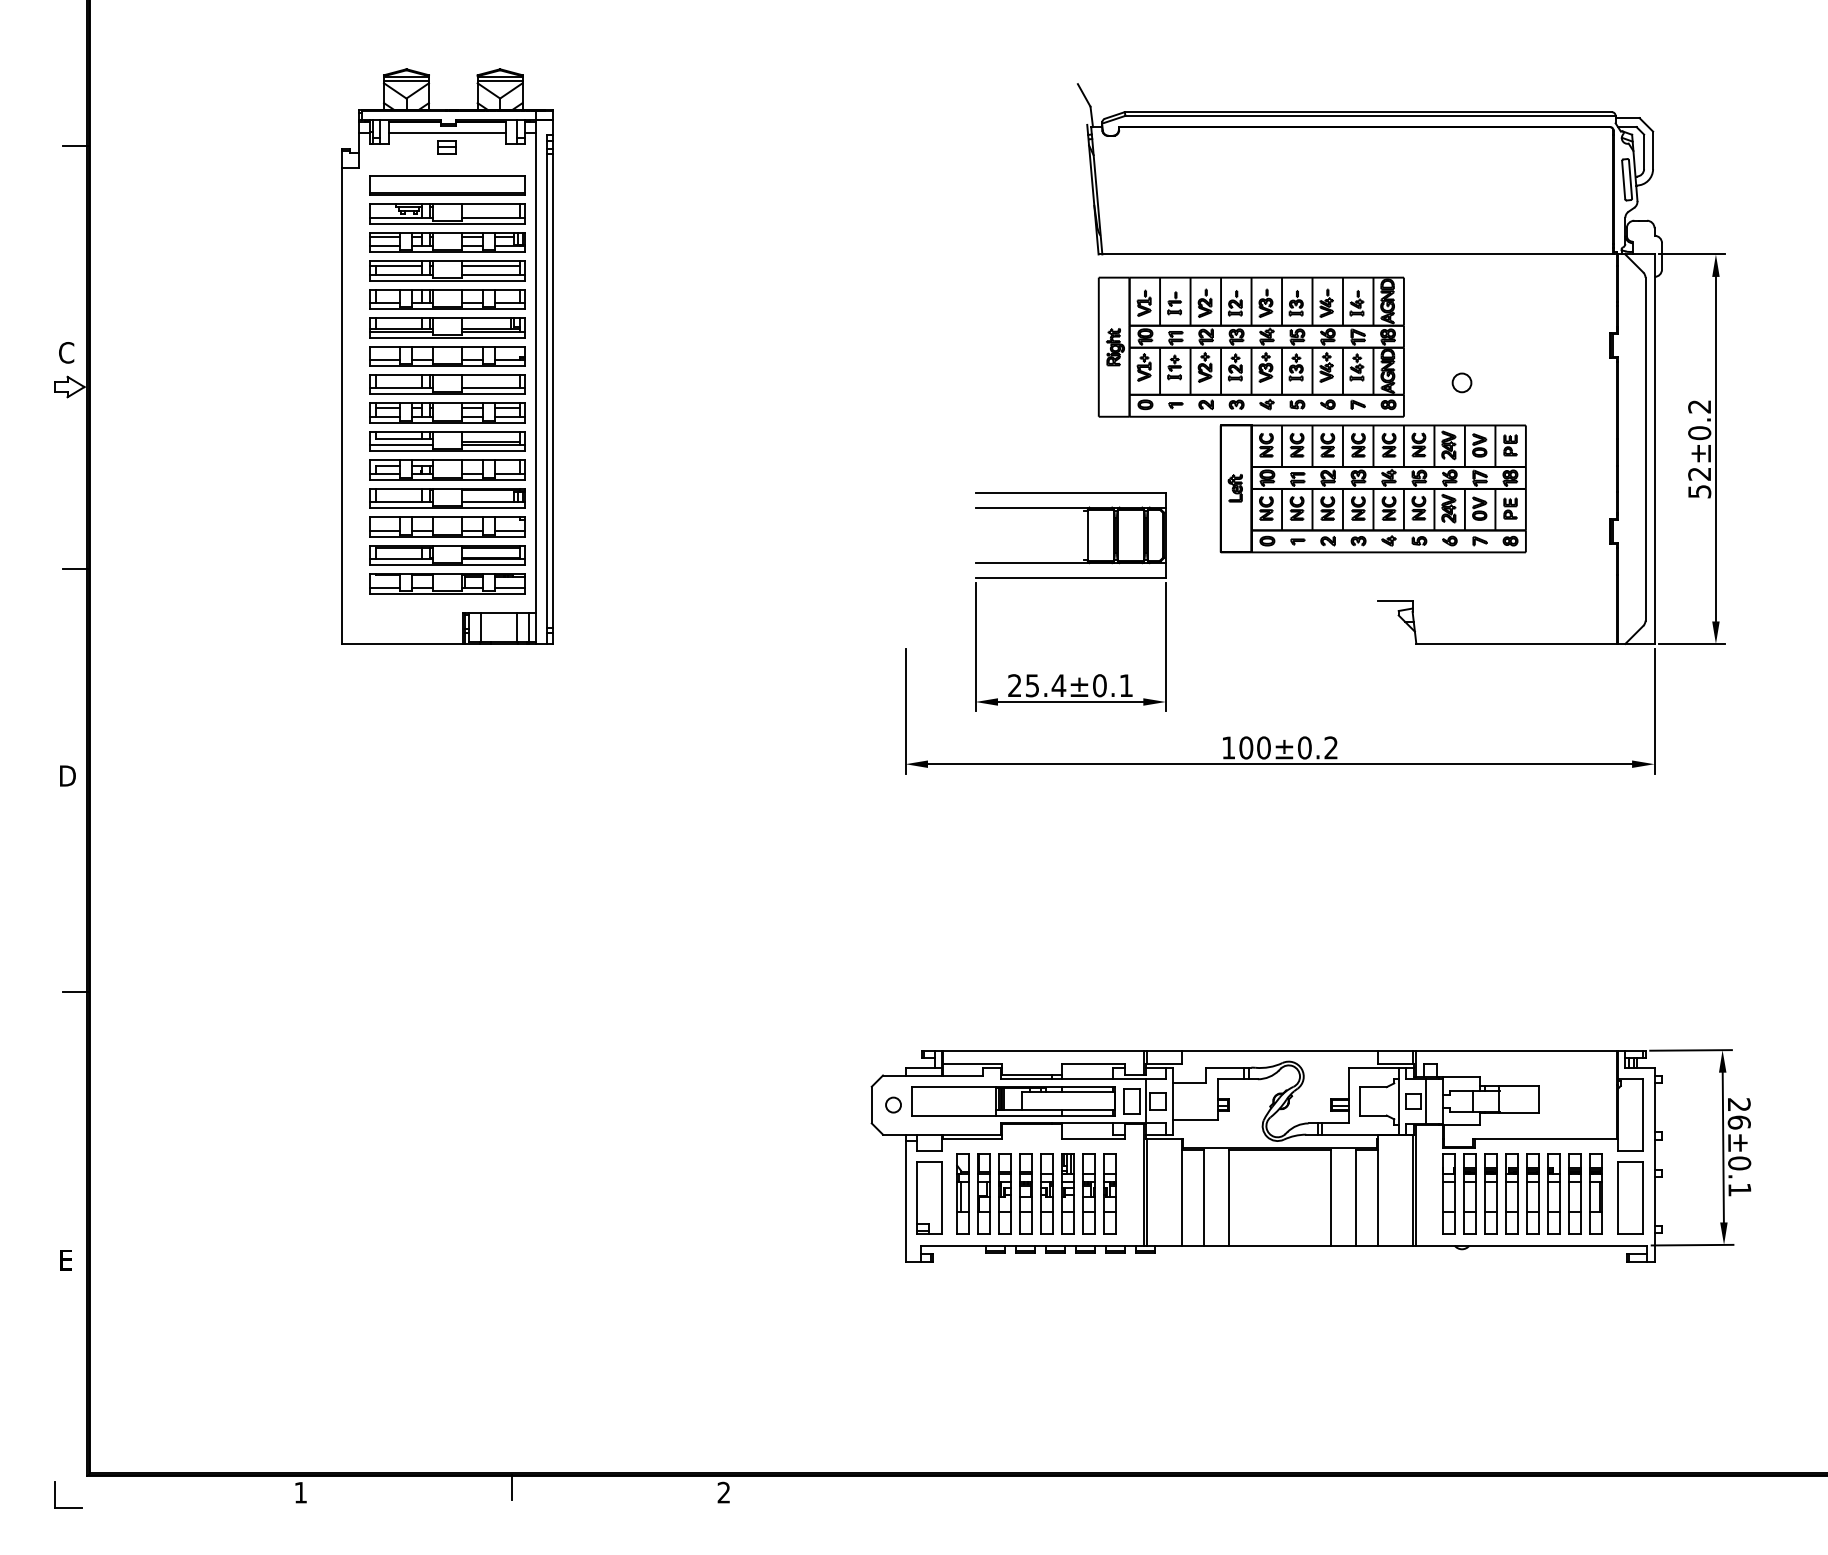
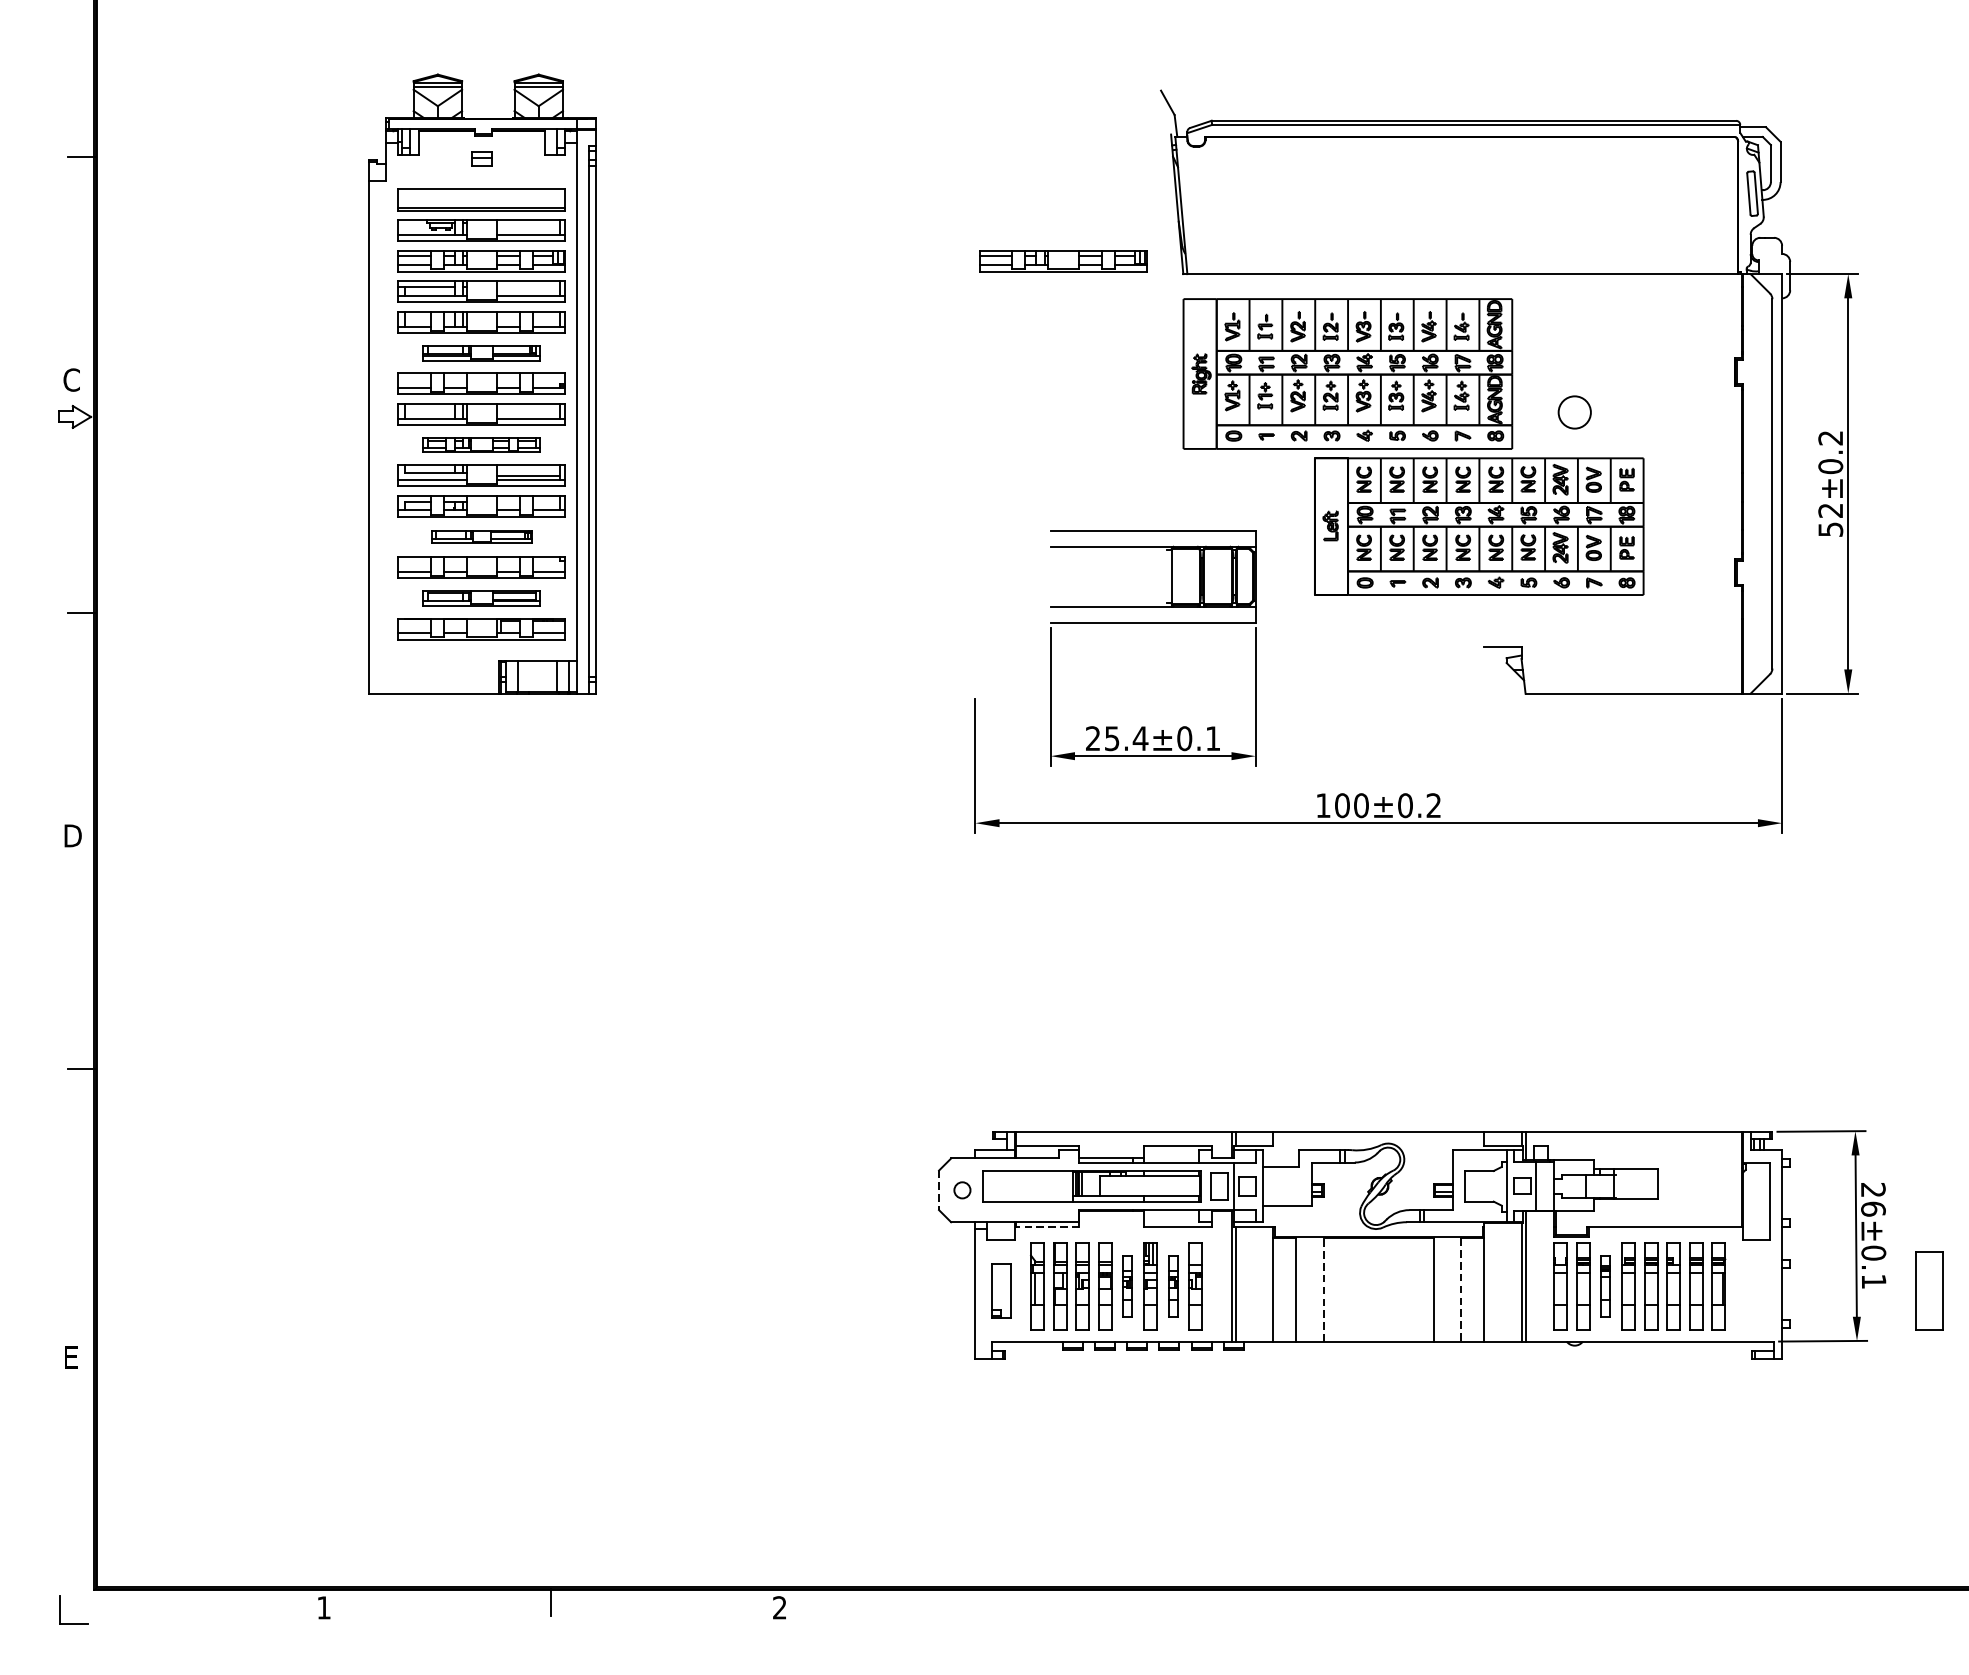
line: (447, 133) -> (482, 143), removed
part: (987, 242) -> (1063, 261), added
line: (490, 266) -> (528, 287), removed
part: (447, 327) -> (482, 352), size x0.7
circle: (1461, 382) -> (1574, 412), size x1.6
part: (447, 412) -> (482, 444), size x0.7
part: (447, 498) -> (482, 536), size x0.6
part: (447, 555) -> (482, 598), size x0.7
line: (871, 1105) -> (938, 1190), solid -> dashed
line: (972, 1139) -> (1047, 1227), solid -> dashed
part: (1046, 1193) -> (1127, 1285), size x0.7
part: (1088, 1193) -> (1172, 1285), size x0.7
part: (1490, 1193) -> (1605, 1285), size x0.7
part: (929, 1197) -> (1001, 1289), size x0.7
line: (1229, 1197) -> (1324, 1289), solid -> dashed
line: (1356, 1197) -> (1461, 1289), solid -> dashed
part: (1630, 1197) -> (1929, 1289), moved

